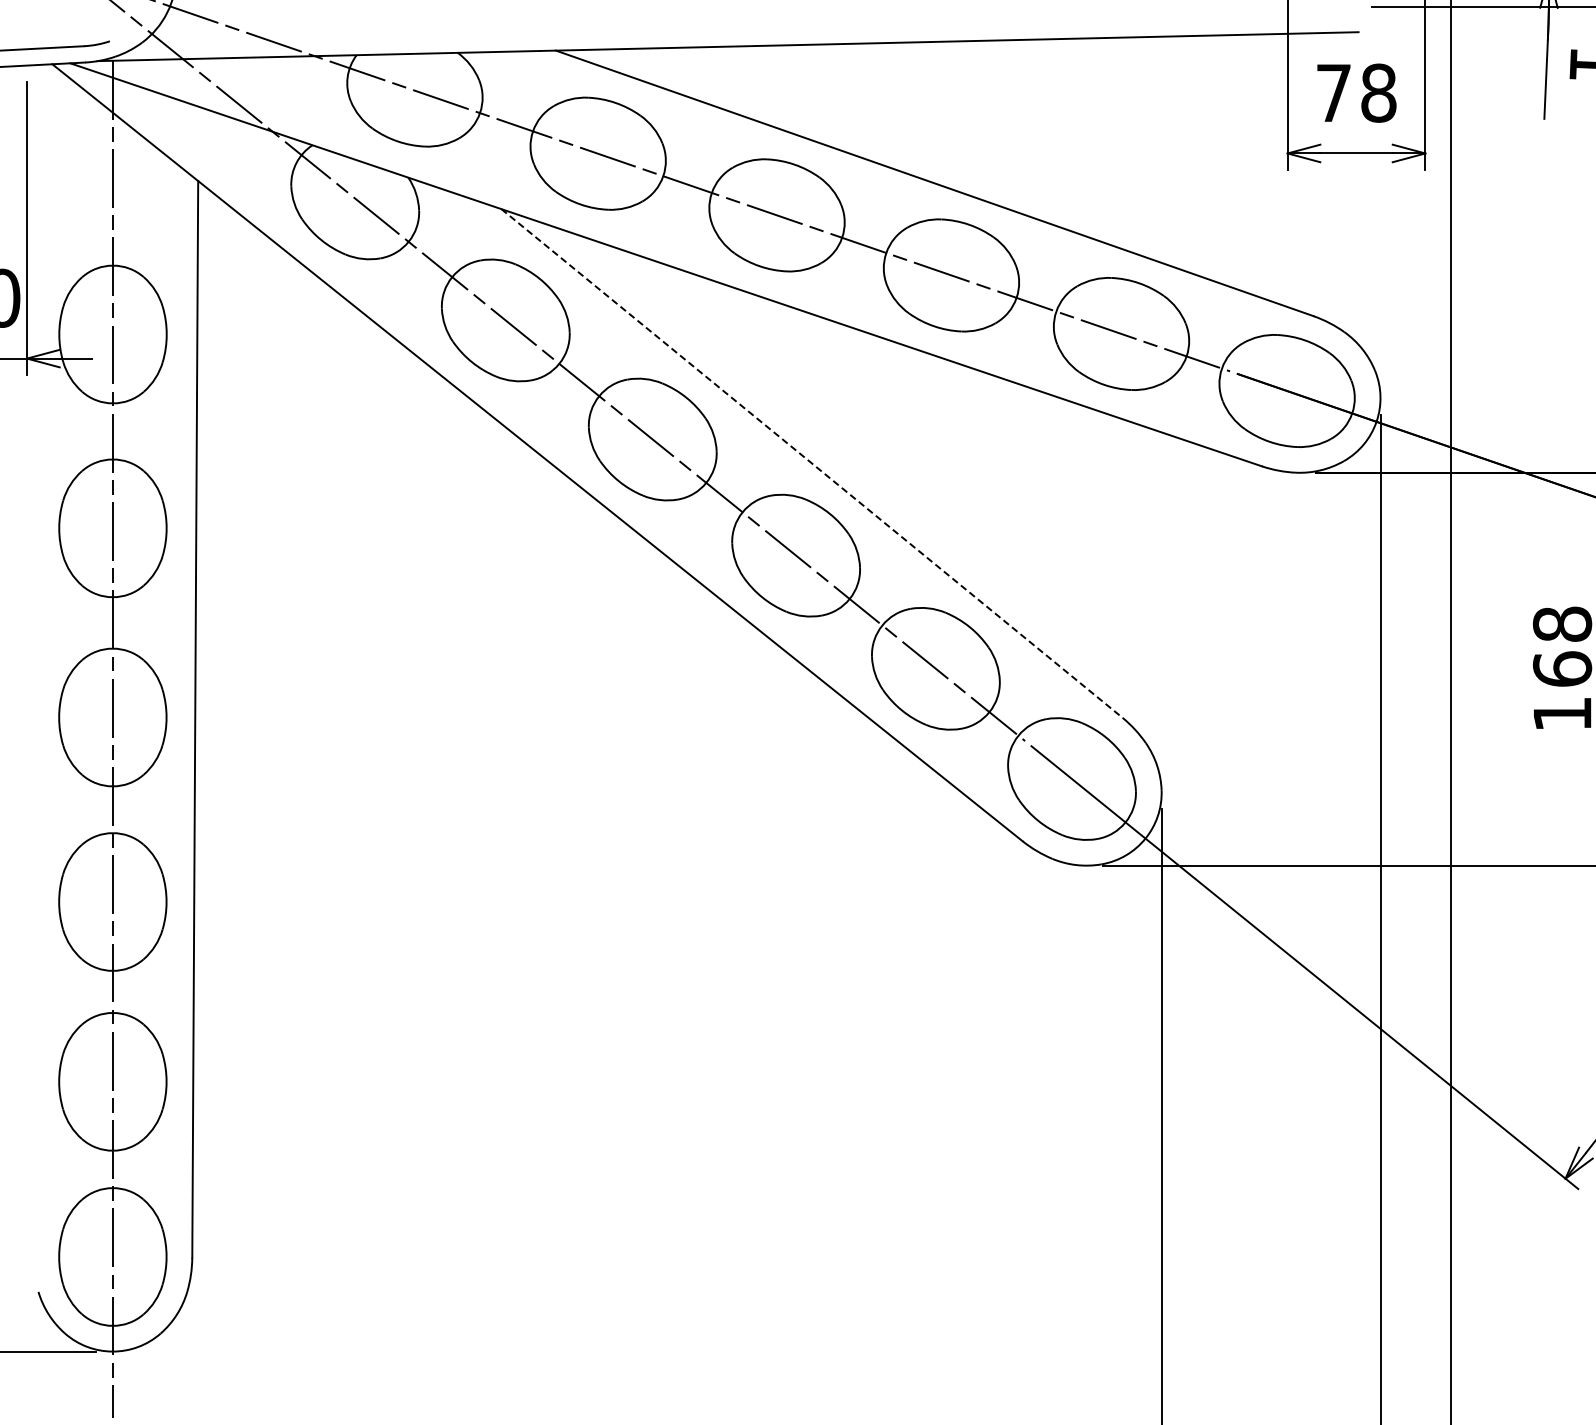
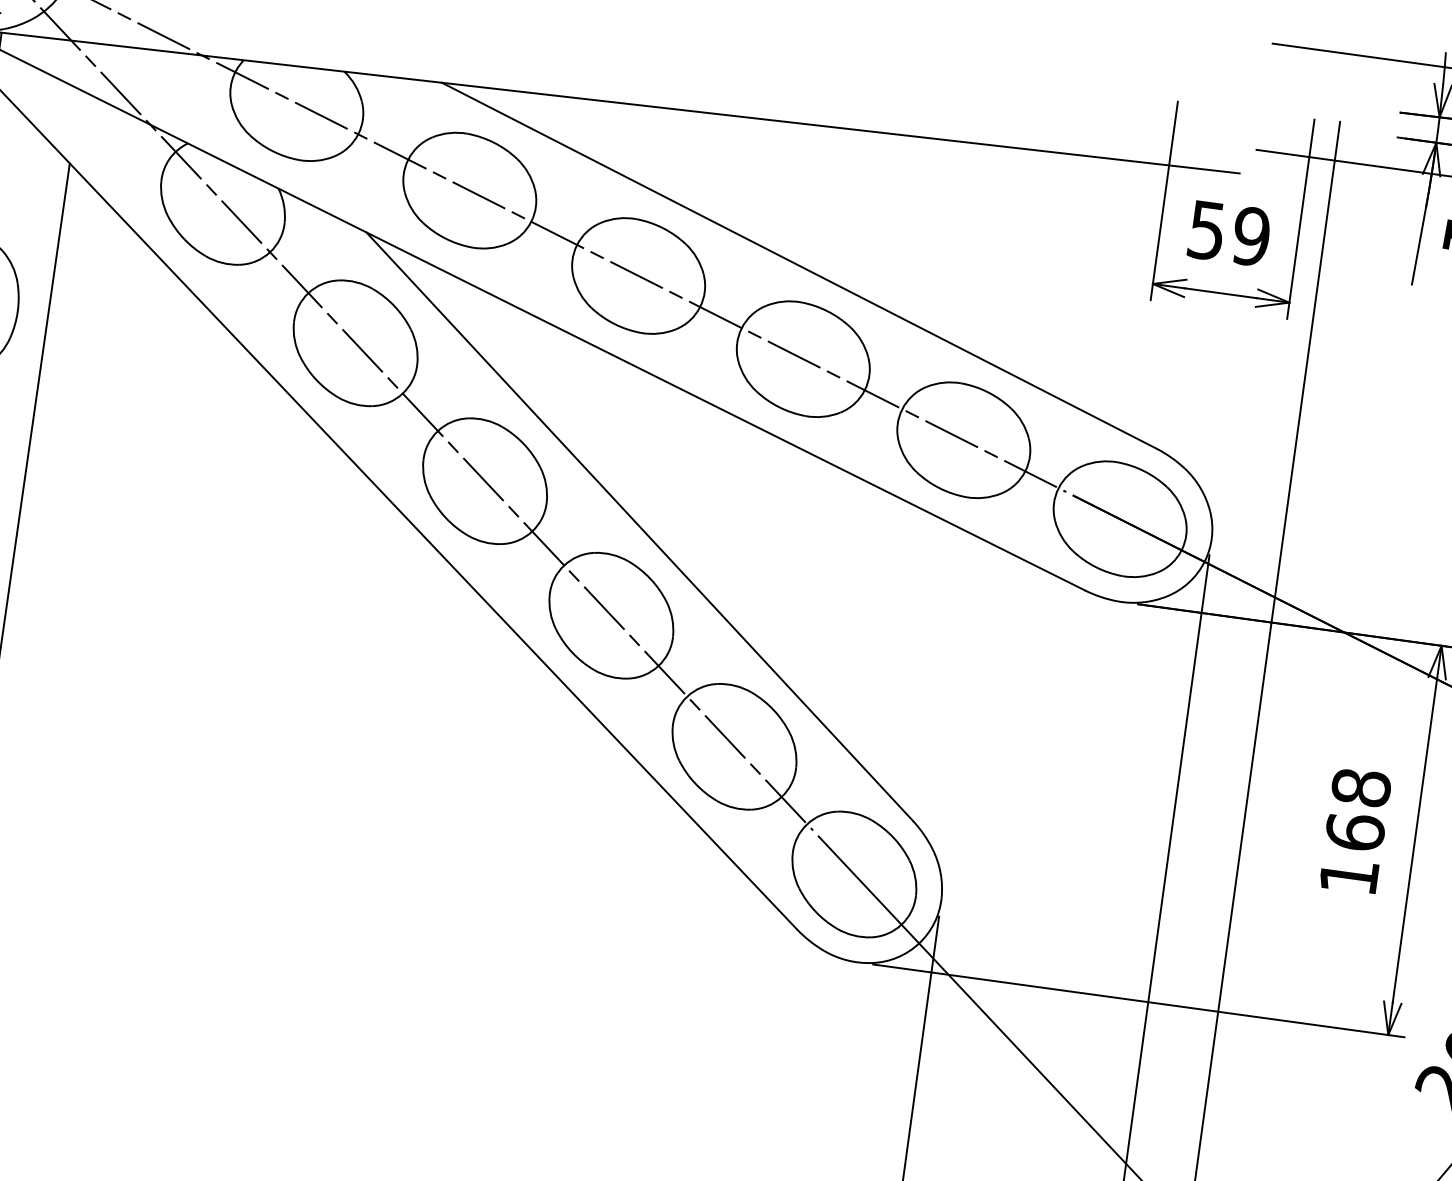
text: (1356, 92) -> (1229, 232), 78 -> 59
line: (812, 463) -> (640, 526), dashed -> solid

